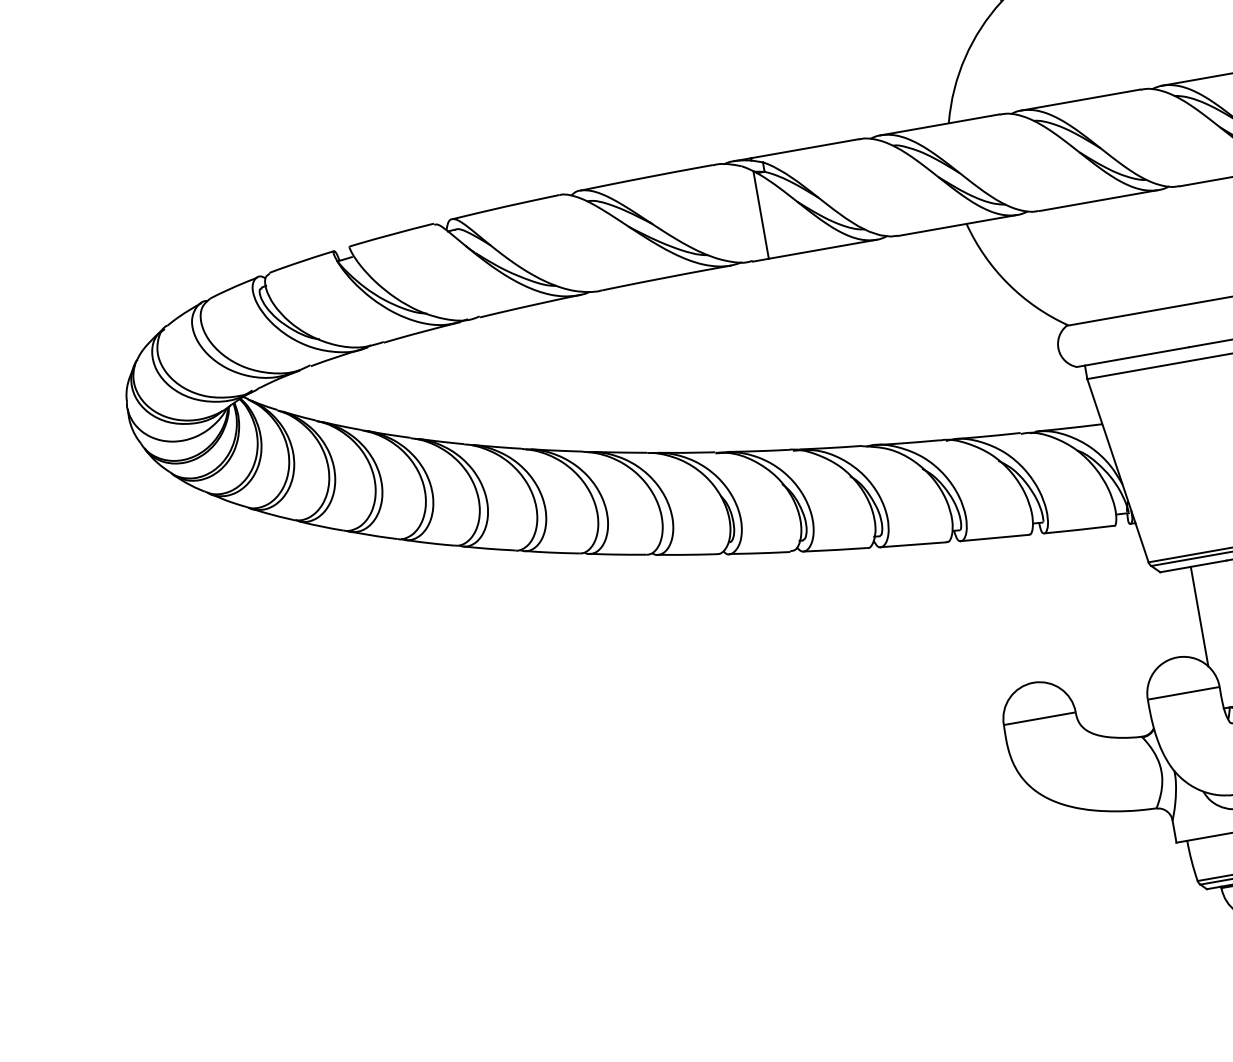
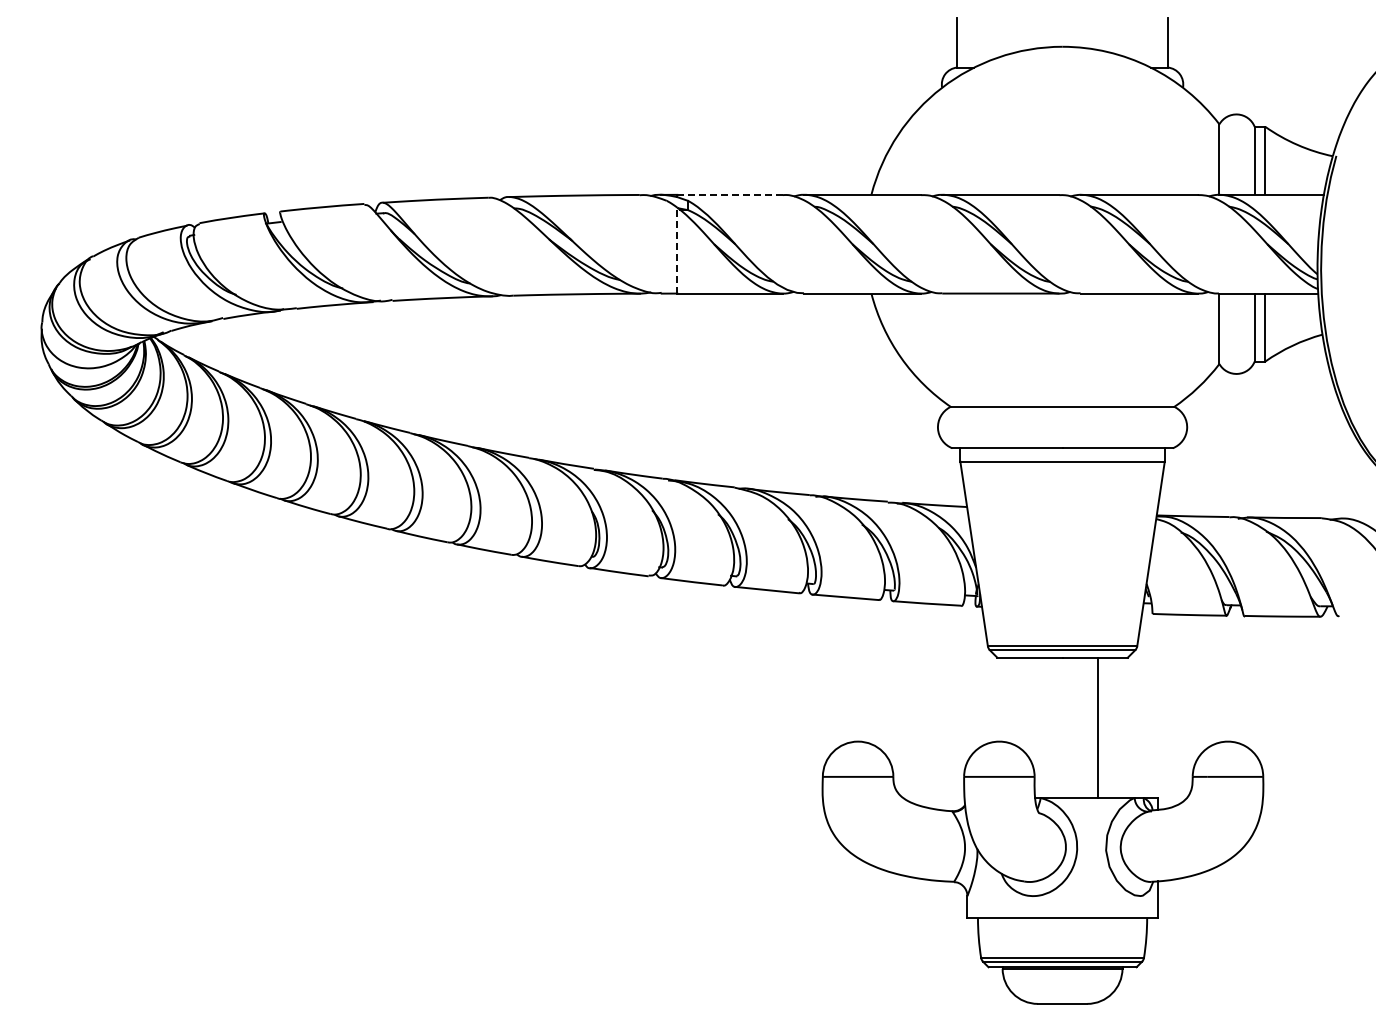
line: (805, 148) -> (730, 194), solid -> dashed
line: (761, 214) -> (677, 250), solid -> dashed
line: (1199, 616) -> (1027, 706), removed

